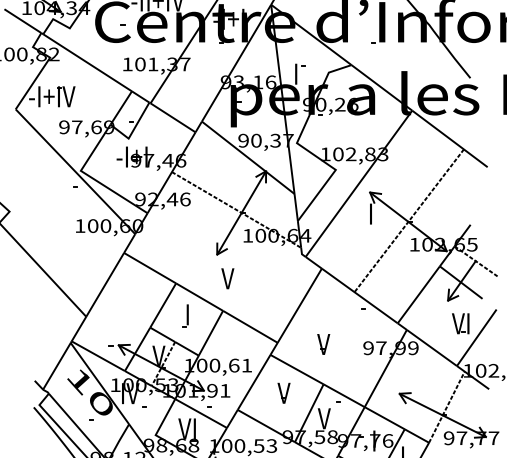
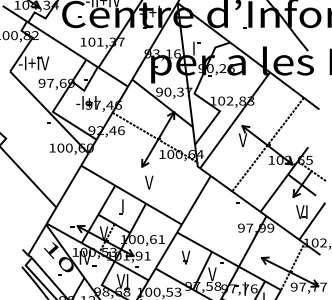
text: (370, 212) -> (242, 139), I -> V
part: (322, 344) -> (211, 225), removed

